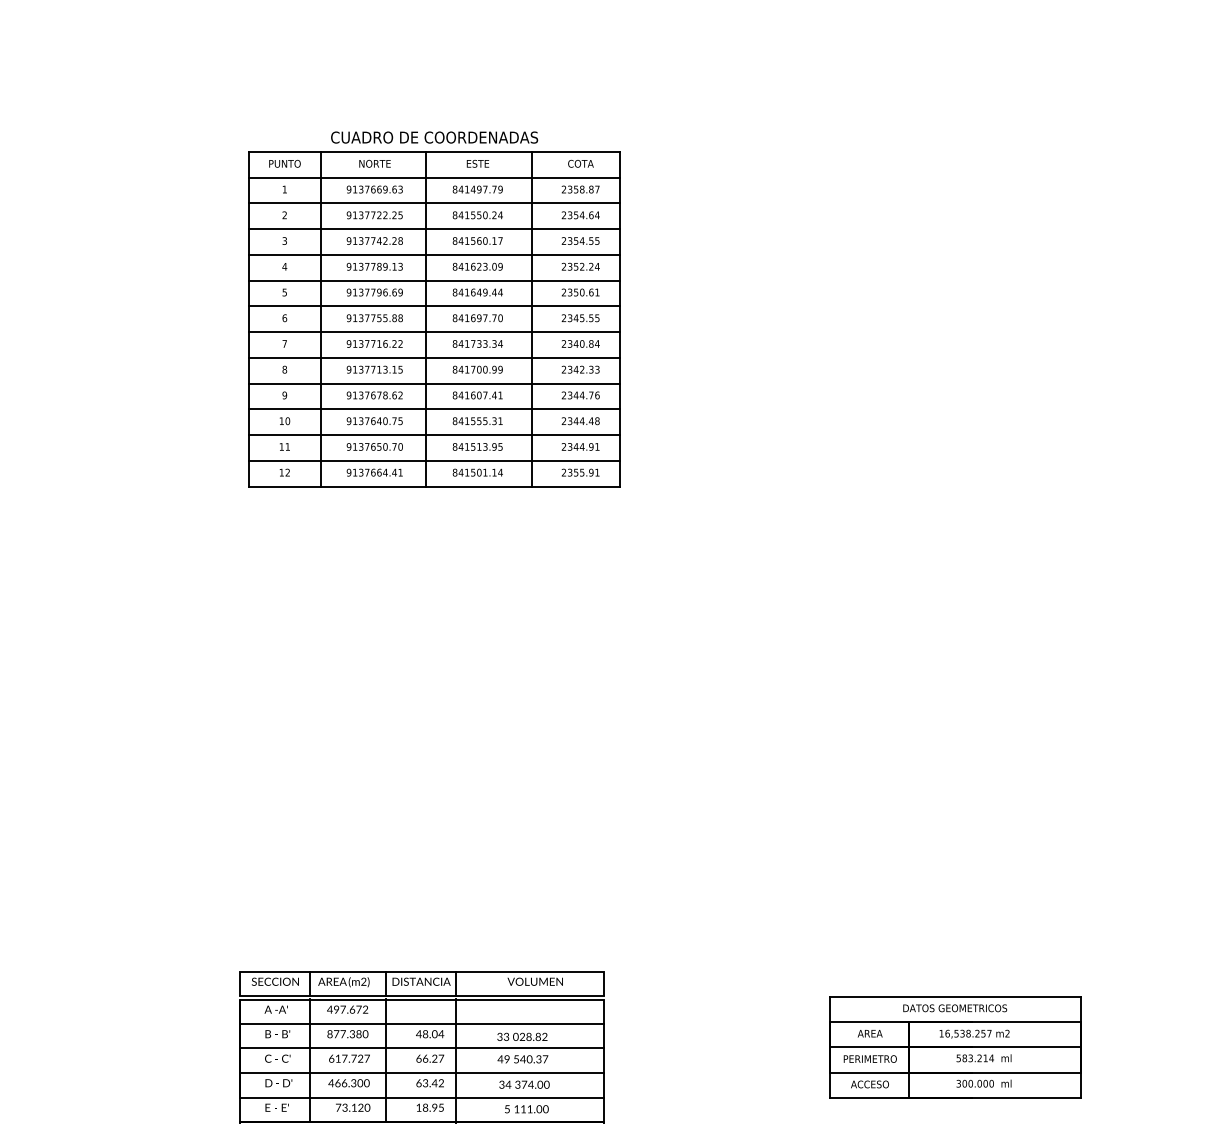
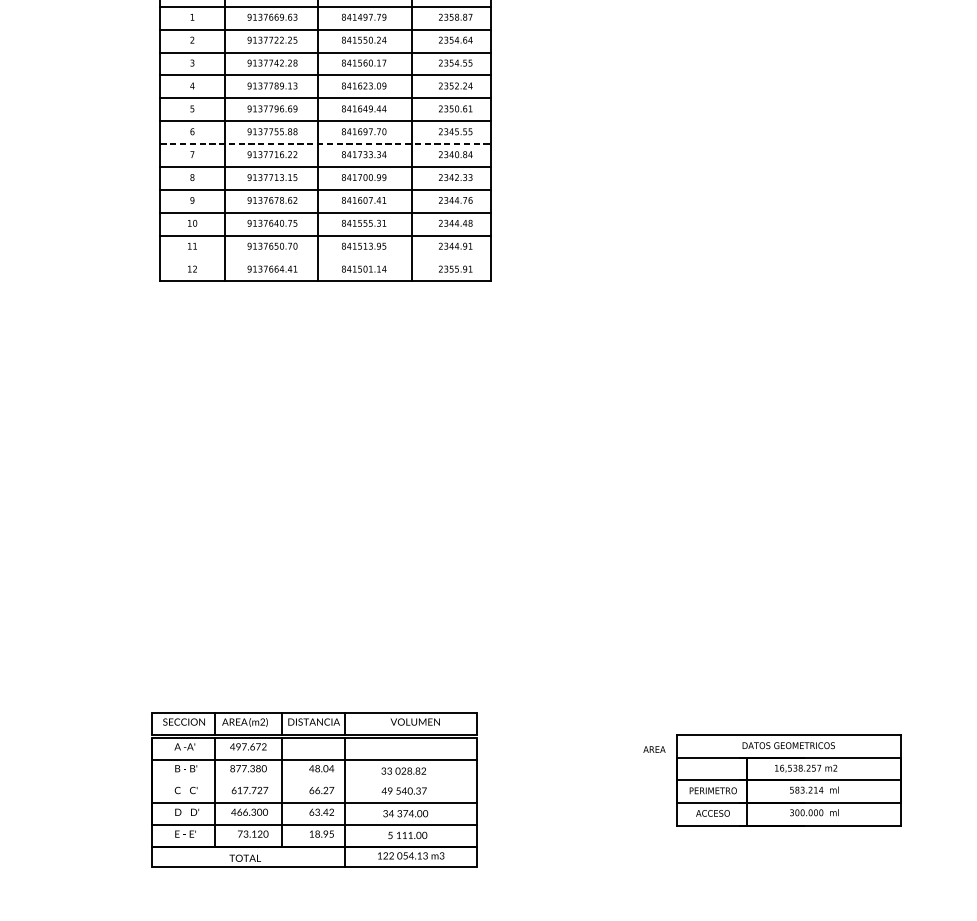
line: (434, 332) -> (325, 144), solid -> dashed
line: (434, 460) -> (325, 258), removed
text: (869, 1033) -> (653, 749), moved
line: (421, 1048) -> (314, 781), removed

